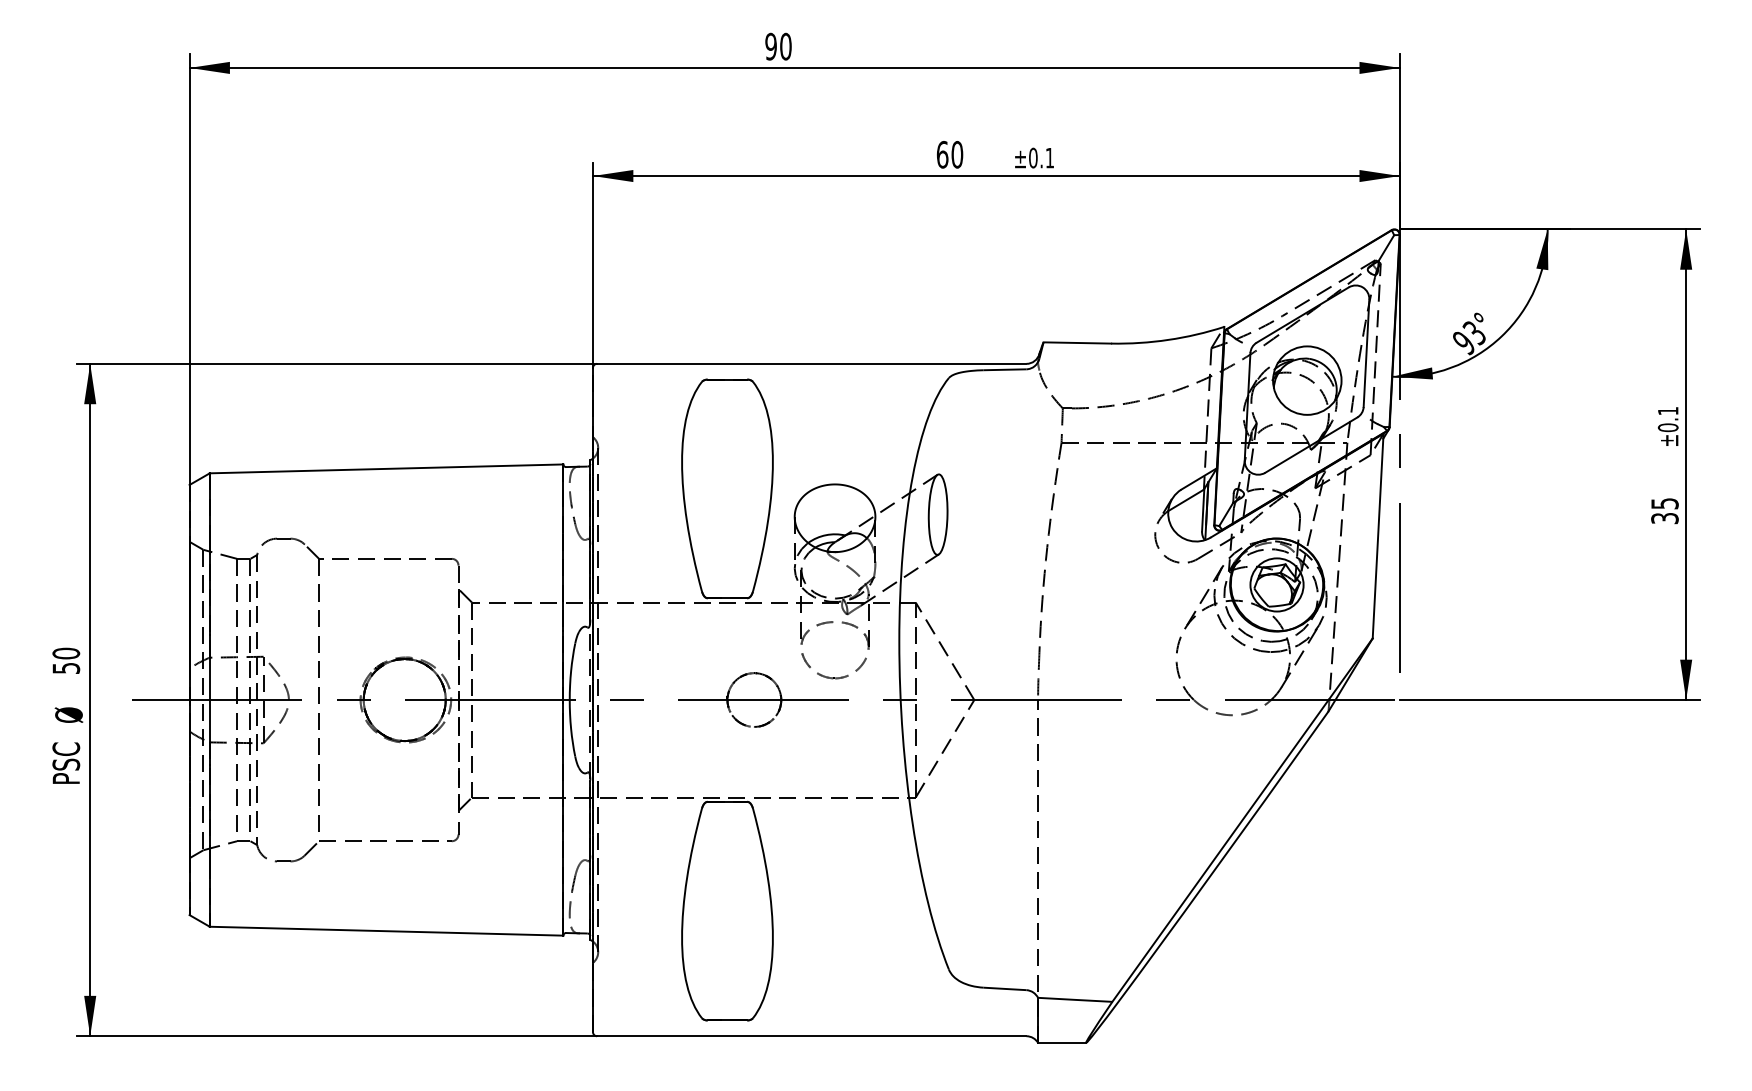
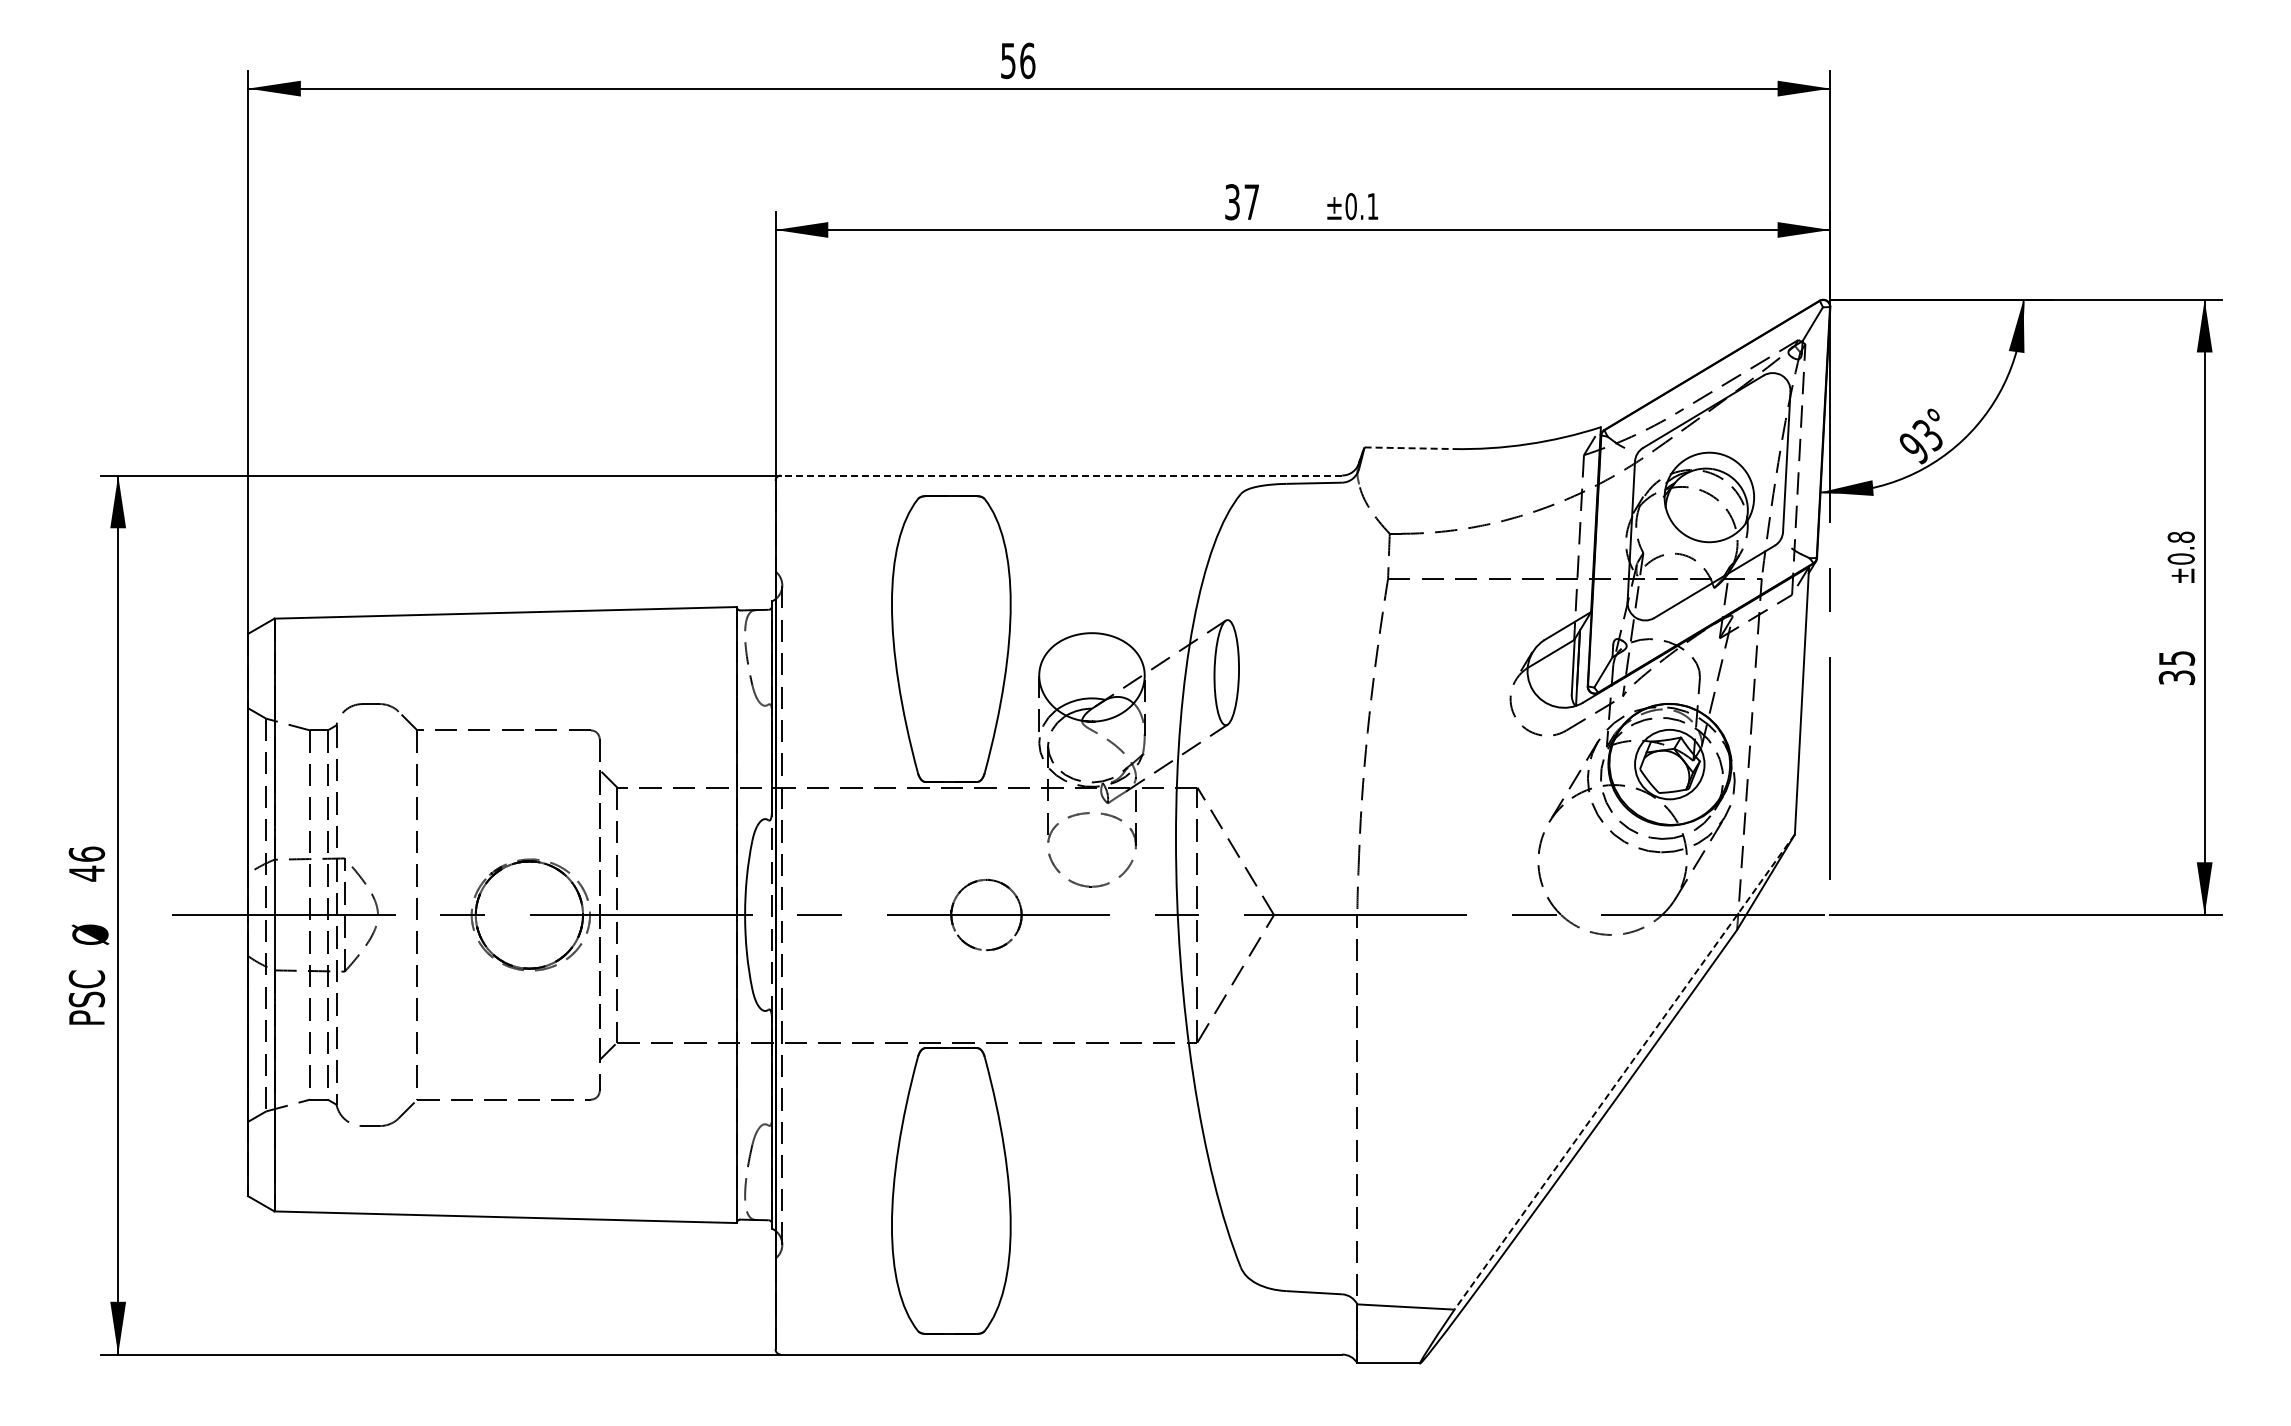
text: (778, 46) -> (1017, 60), 90 -> 56
text: (950, 155) -> (1242, 202), 60 -> 37
line: (1077, 343) -> (1409, 448), solid -> dashed
line: (811, 363) -> (1061, 475), solid -> dashed
text: (1667, 410) -> (2180, 536), ±0.1 -> ±0.8
text: (65, 660) -> (86, 863), 50 -> 46
line: (1242, 820) -> (1624, 1072), solid -> dashed

